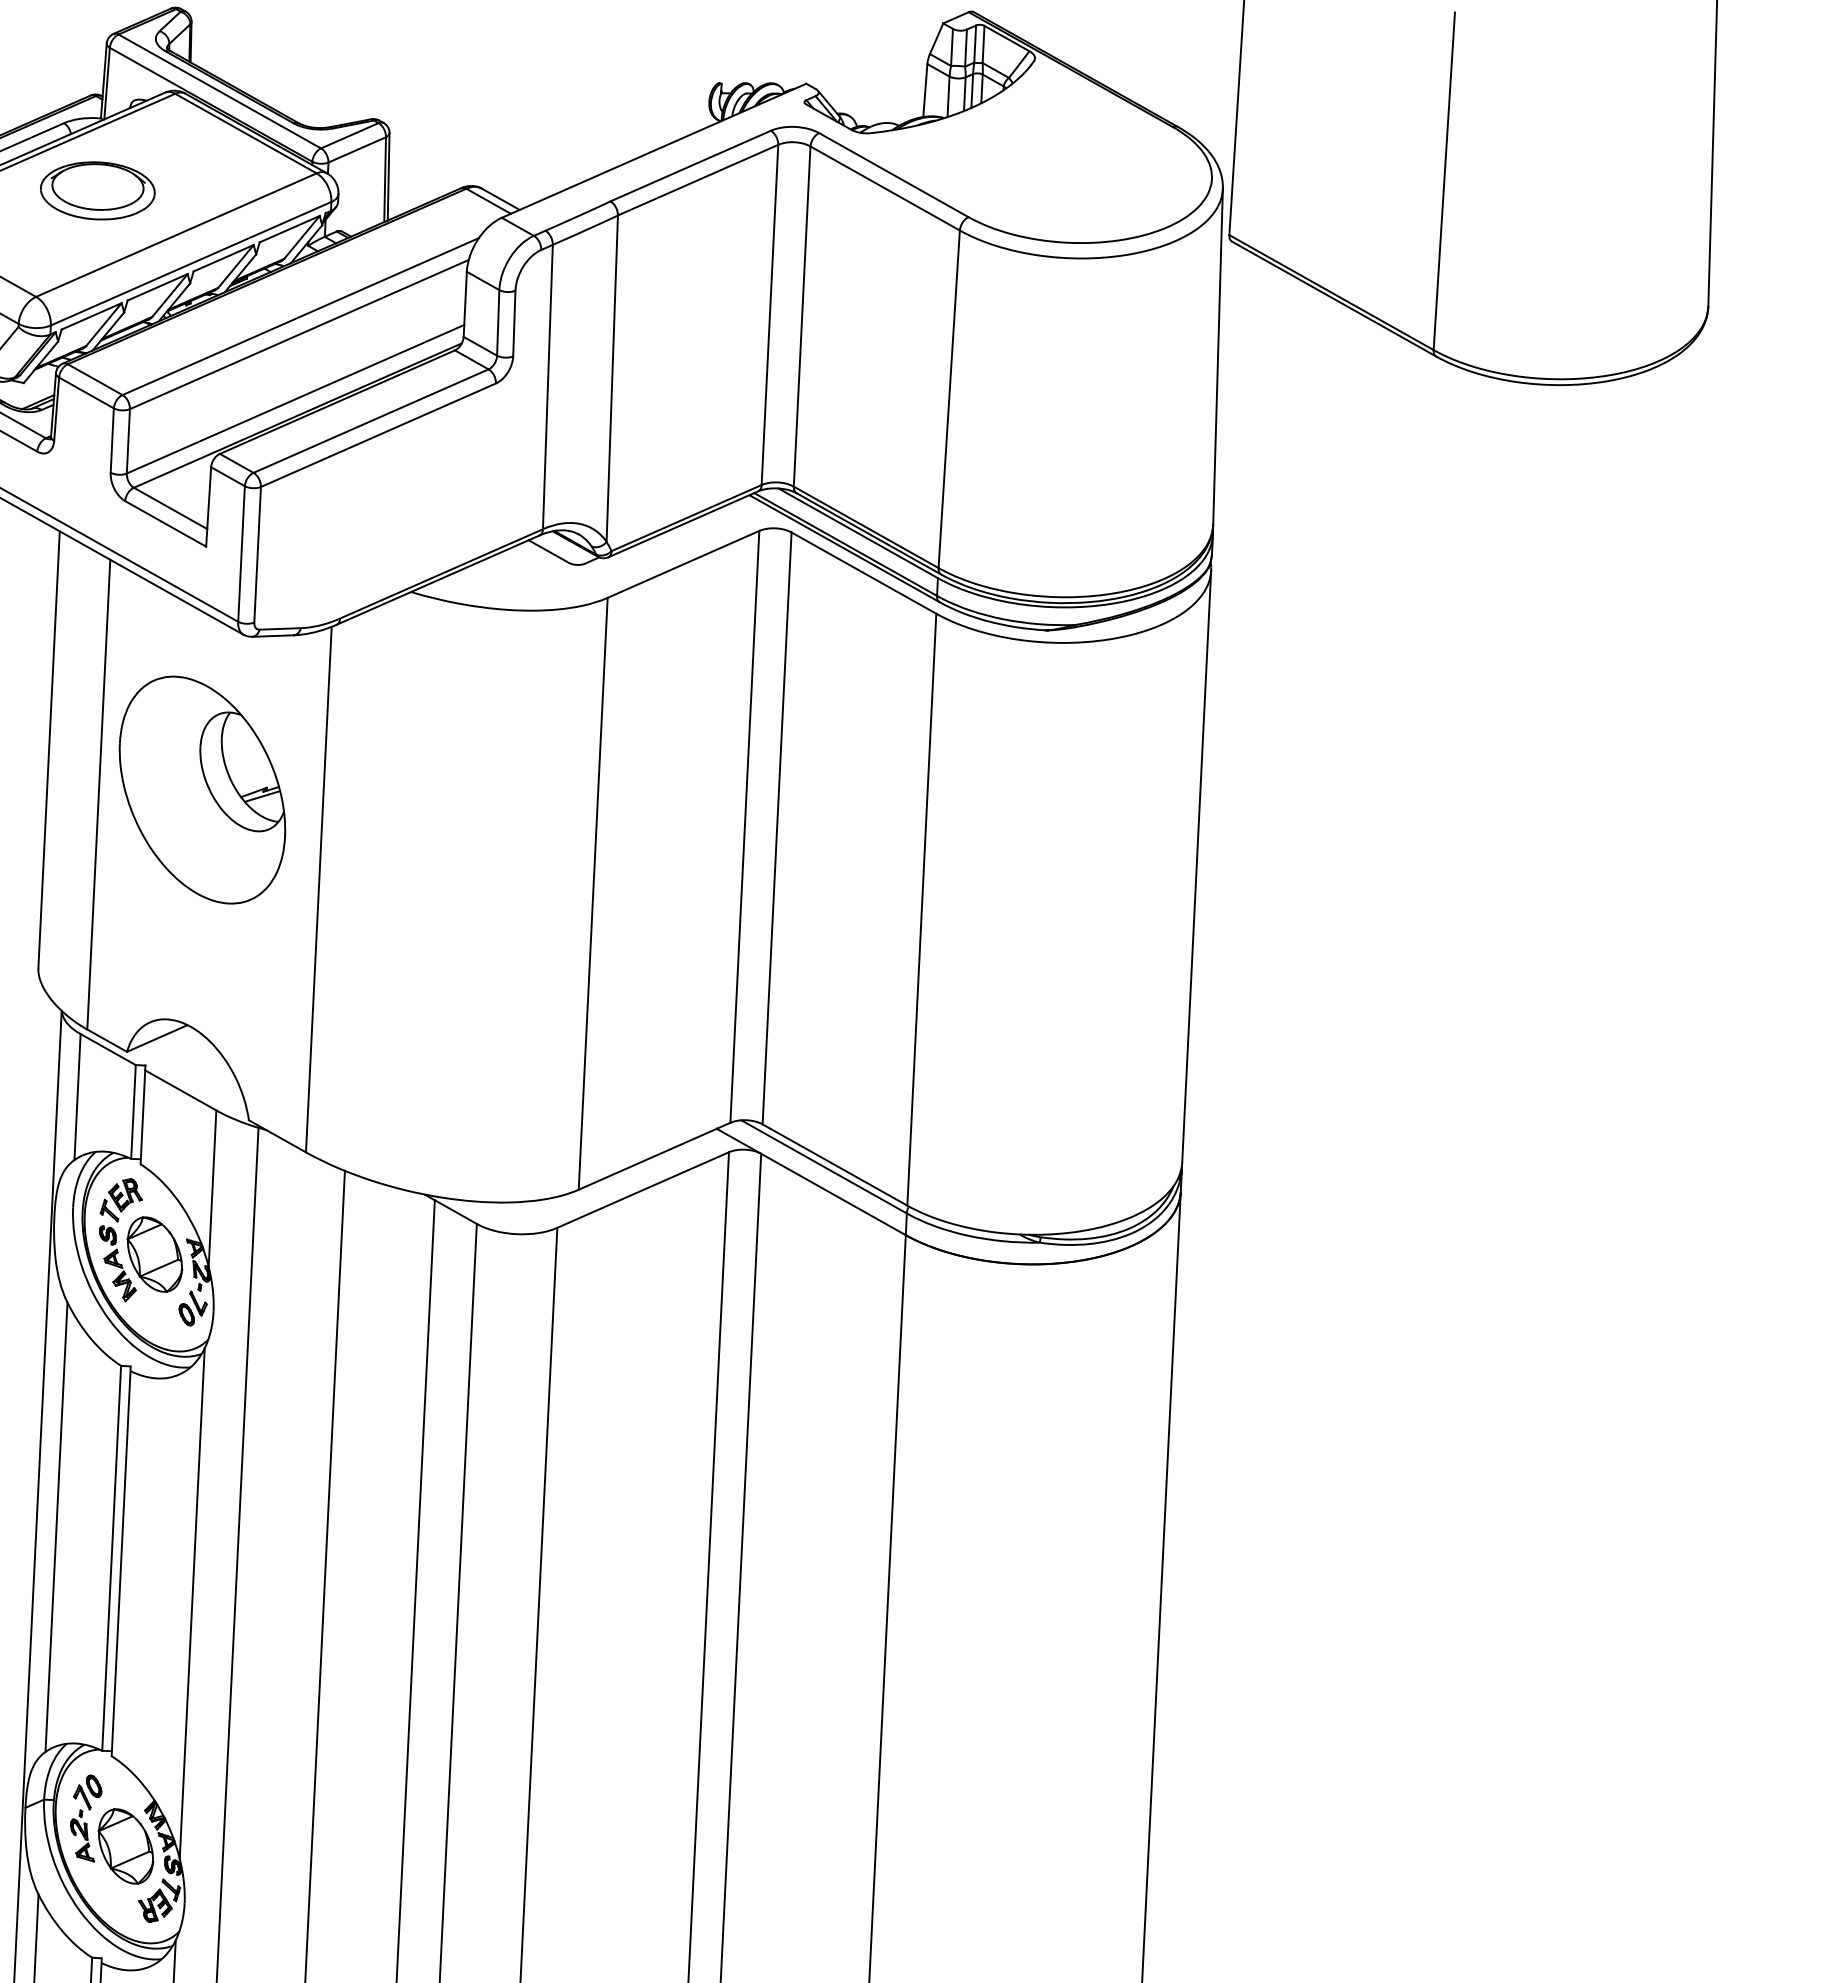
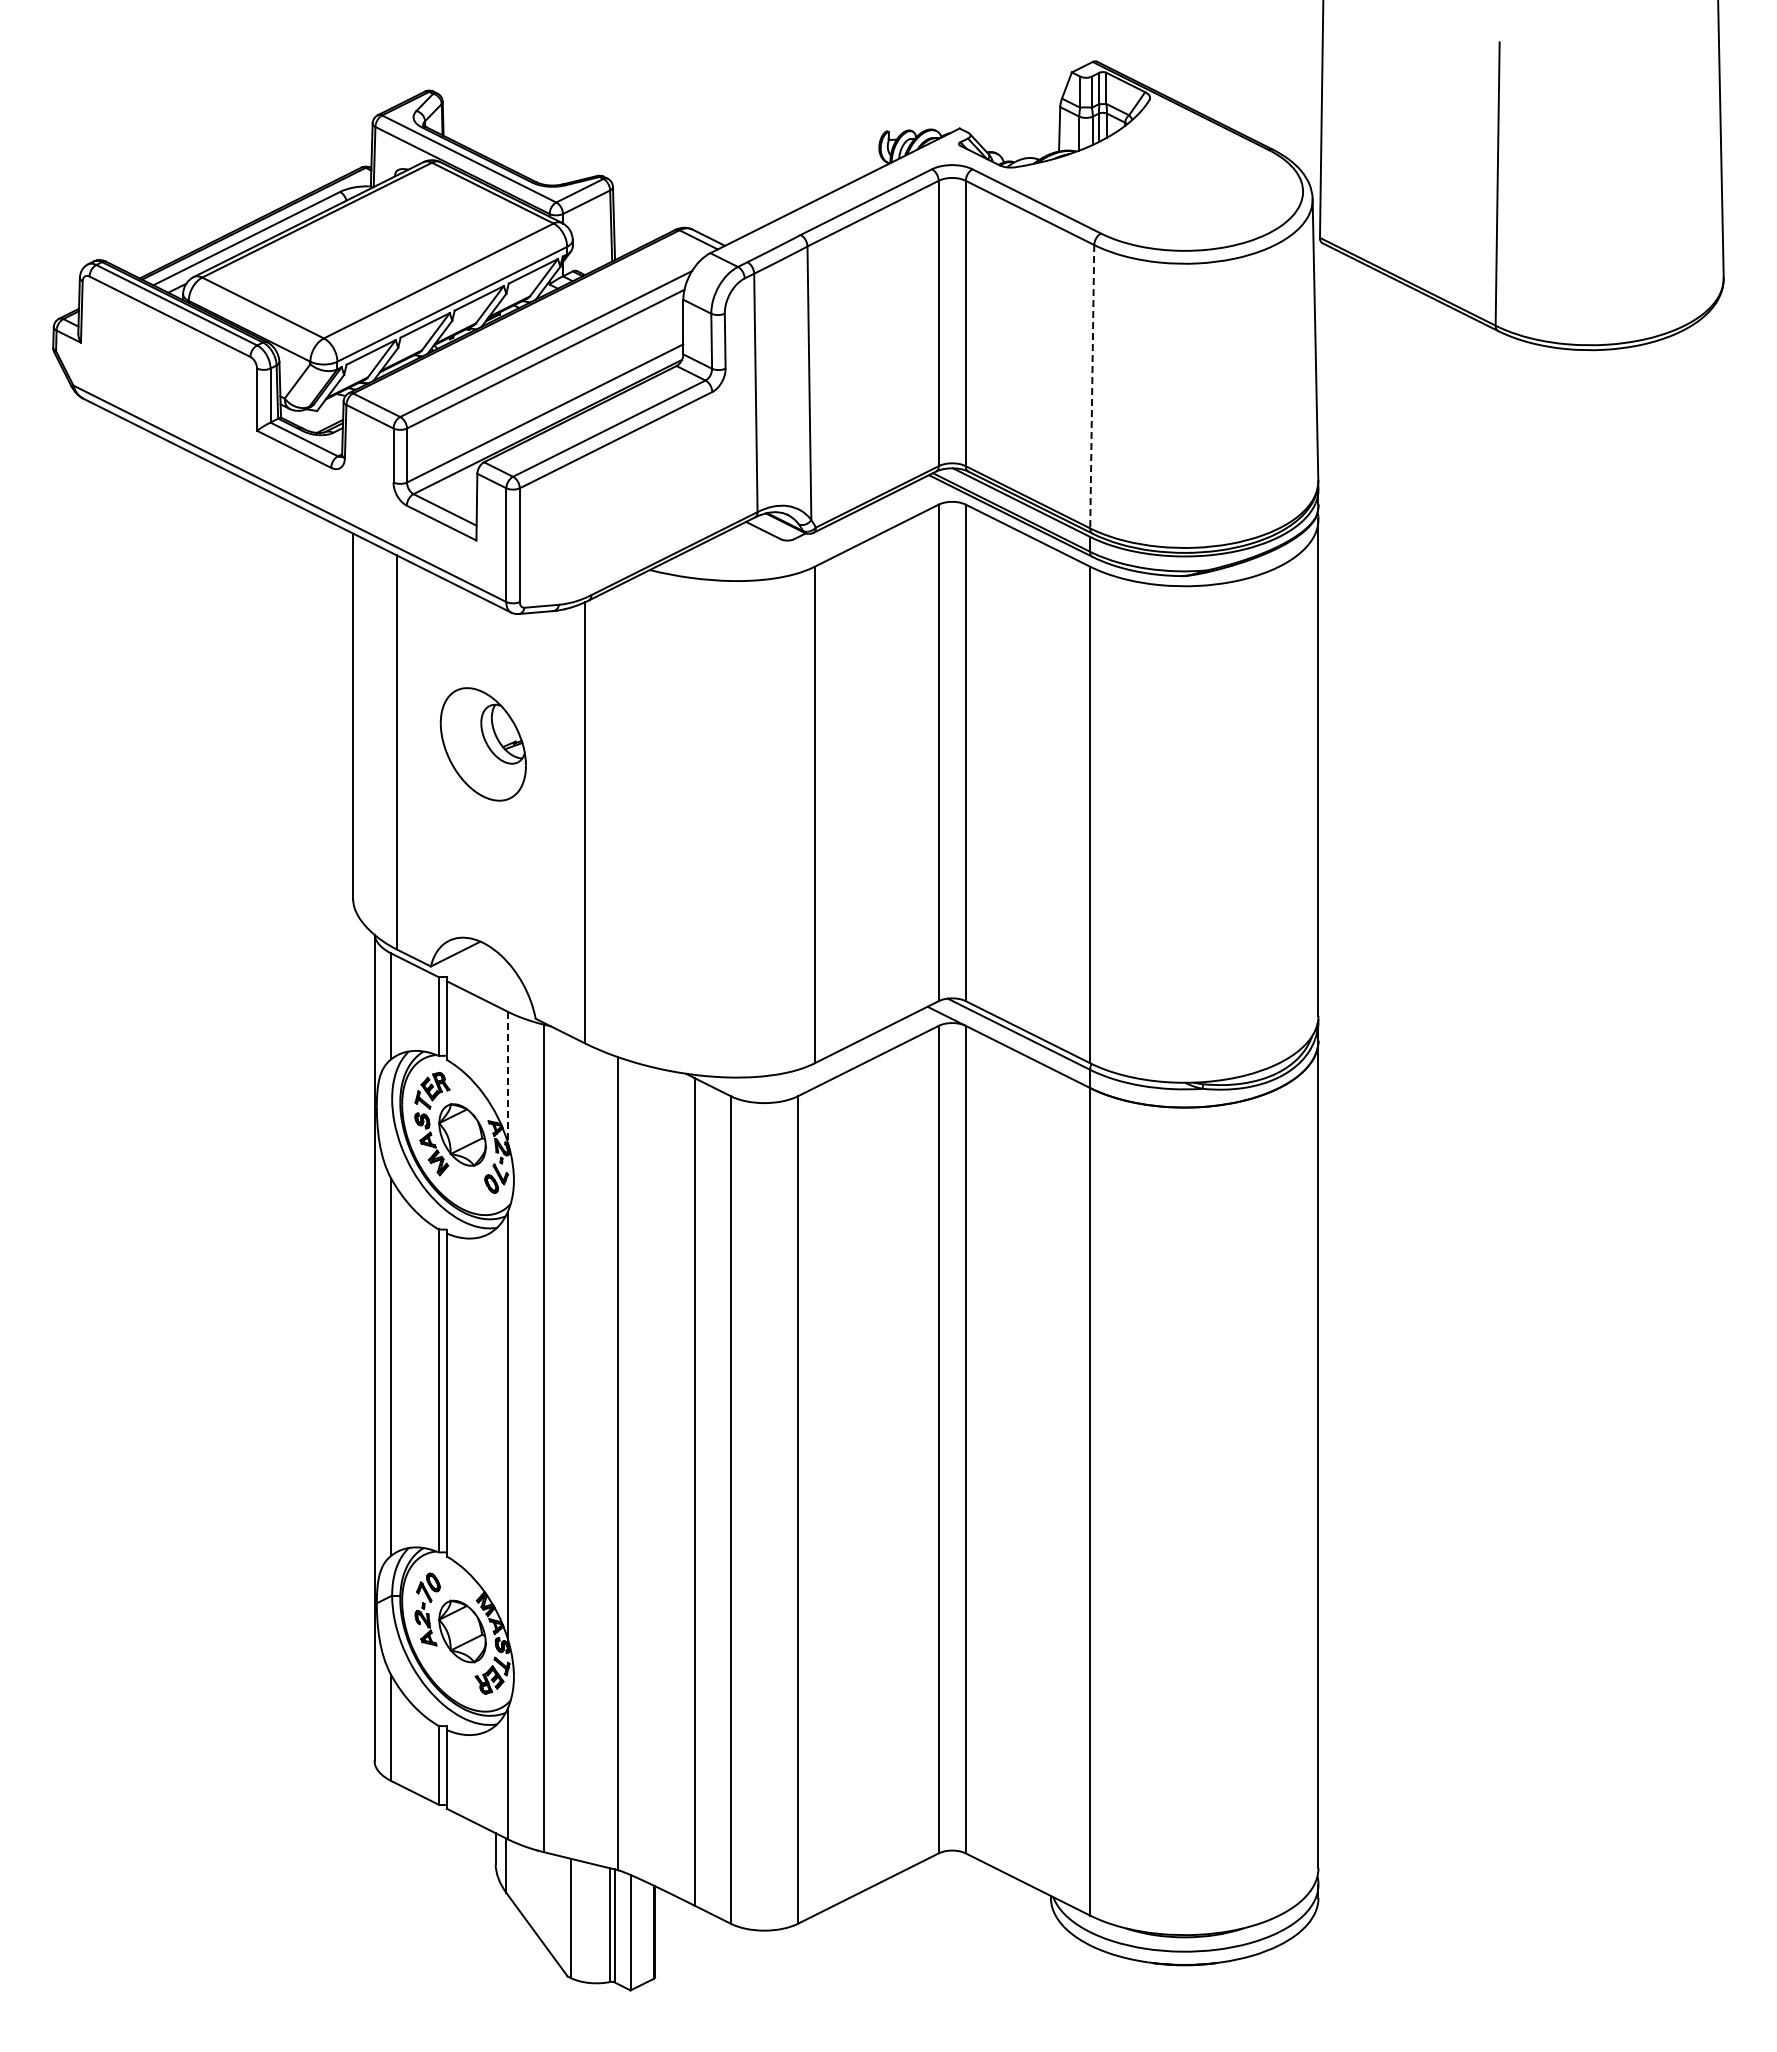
part: (97, 190) -> (370, 246), removed
line: (949, 399) -> (1092, 386), solid -> dashed
part: (202, 790) -> (483, 744), size x0.6
line: (213, 1188) -> (508, 1077), solid -> dashed

